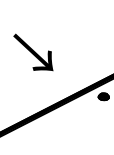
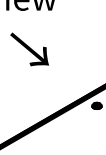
text: (33, 52) -> (29, 49), moved

